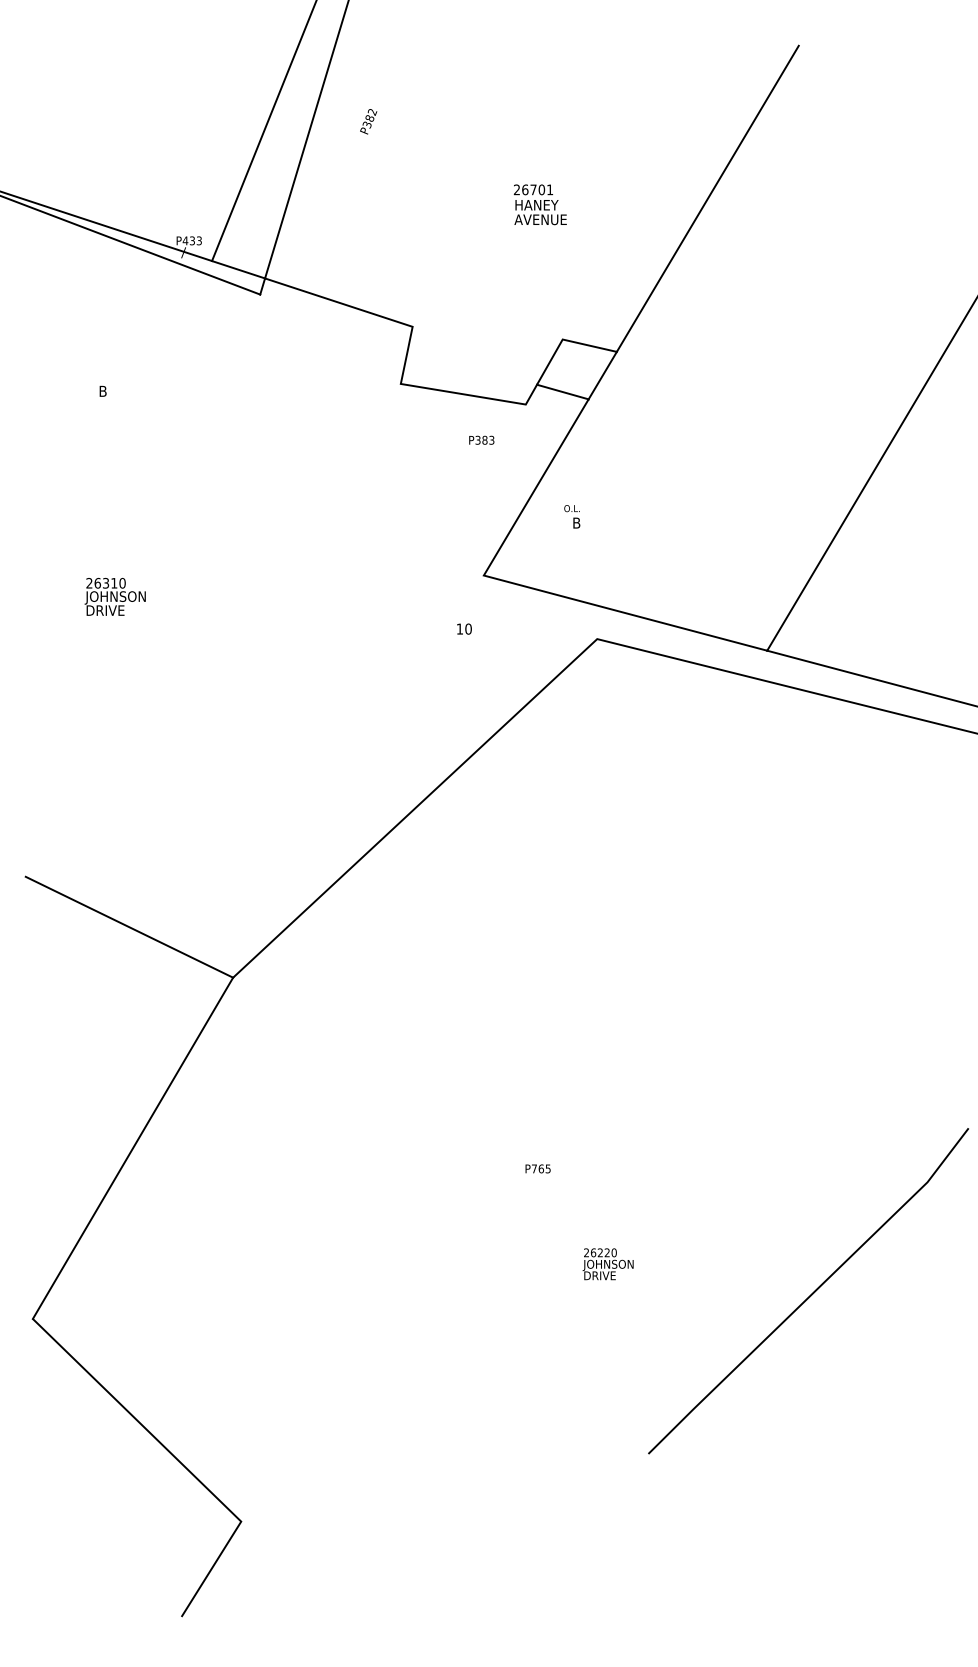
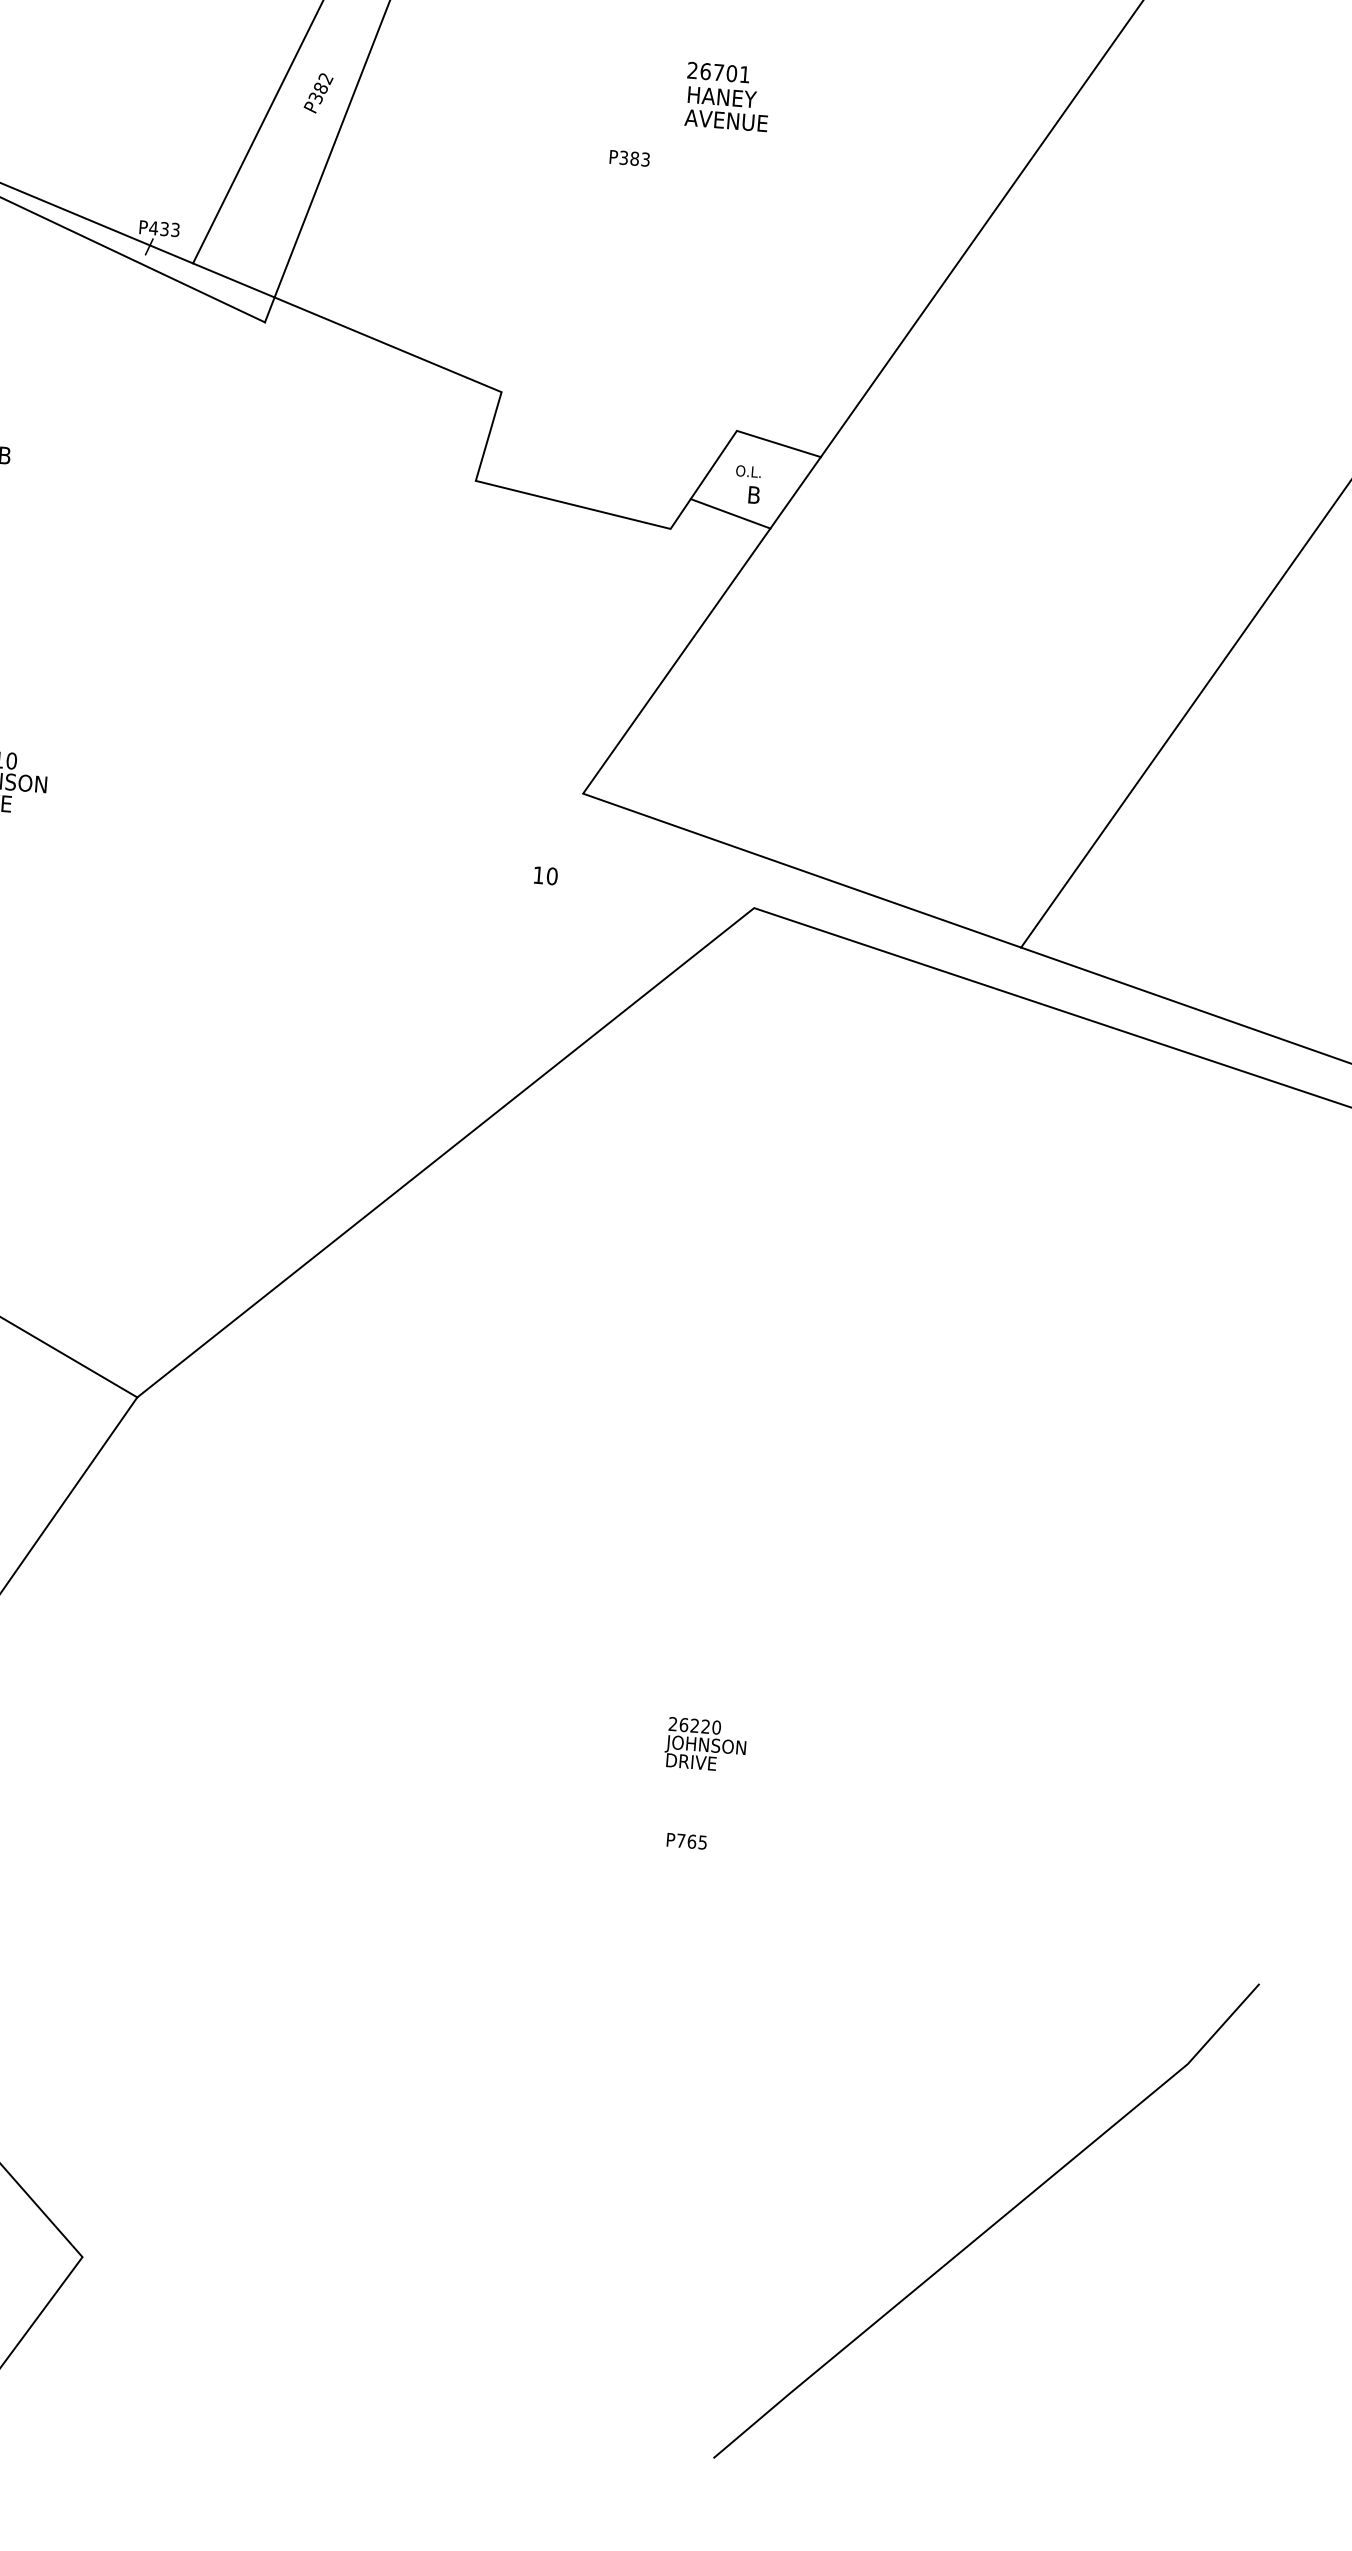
text: (368, 121) -> (318, 92), moved
text: (539, 204) -> (726, 96), moved
text: (481, 439) -> (629, 157), moved
text: (572, 516) -> (748, 484), moved
text: (537, 1168) -> (685, 1840), moved
text: (607, 1264) -> (704, 1745), moved
line: (811, 1293) -> (990, 2225), moved

